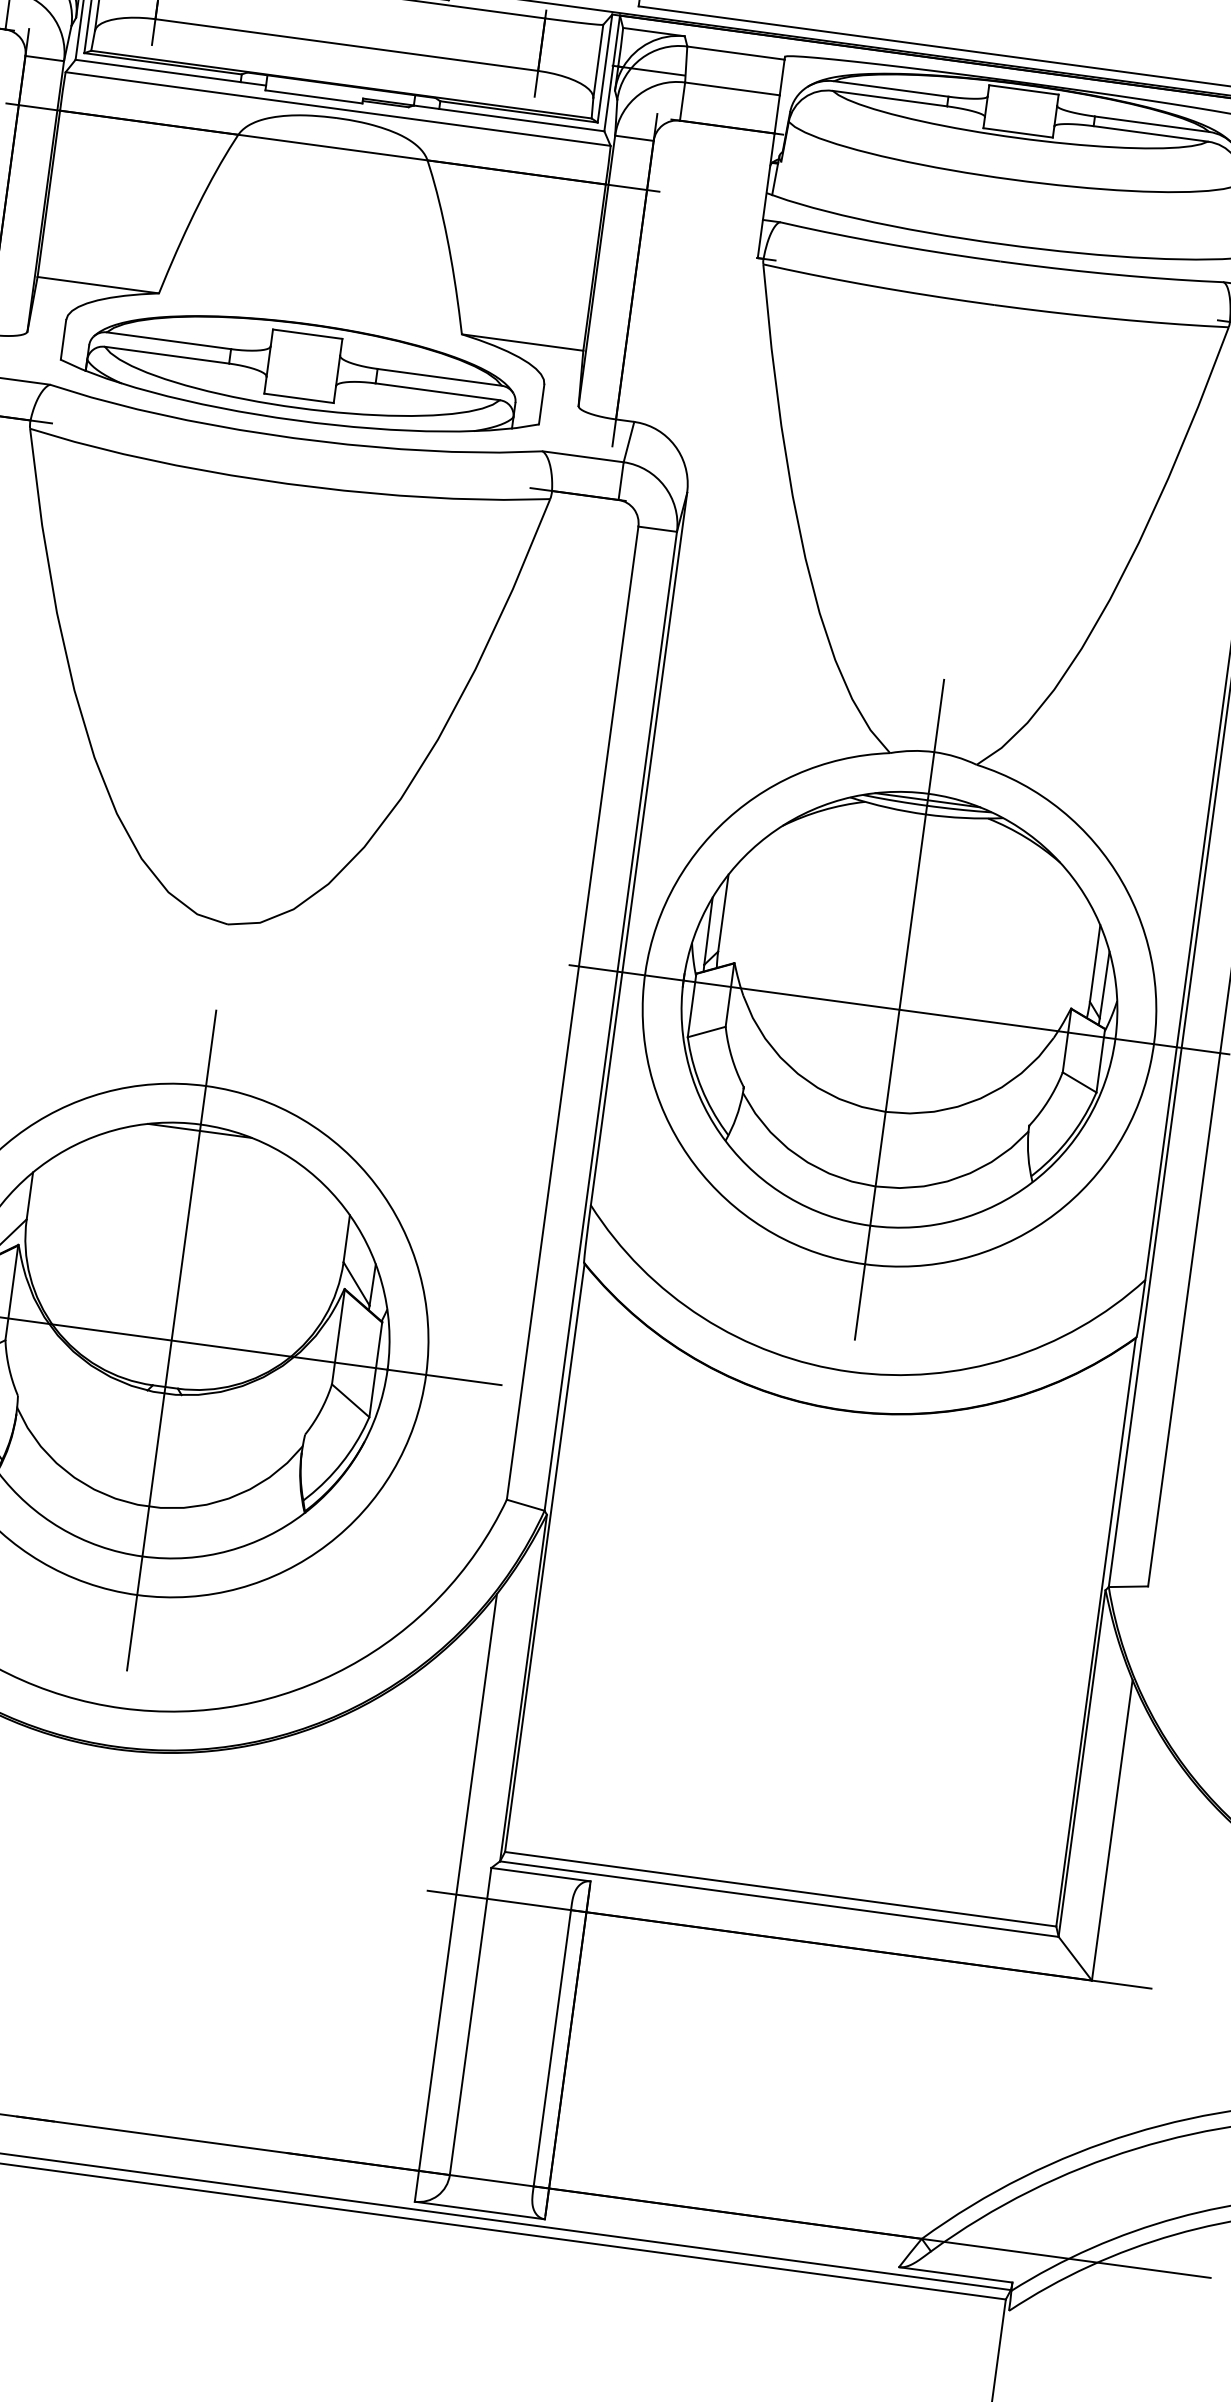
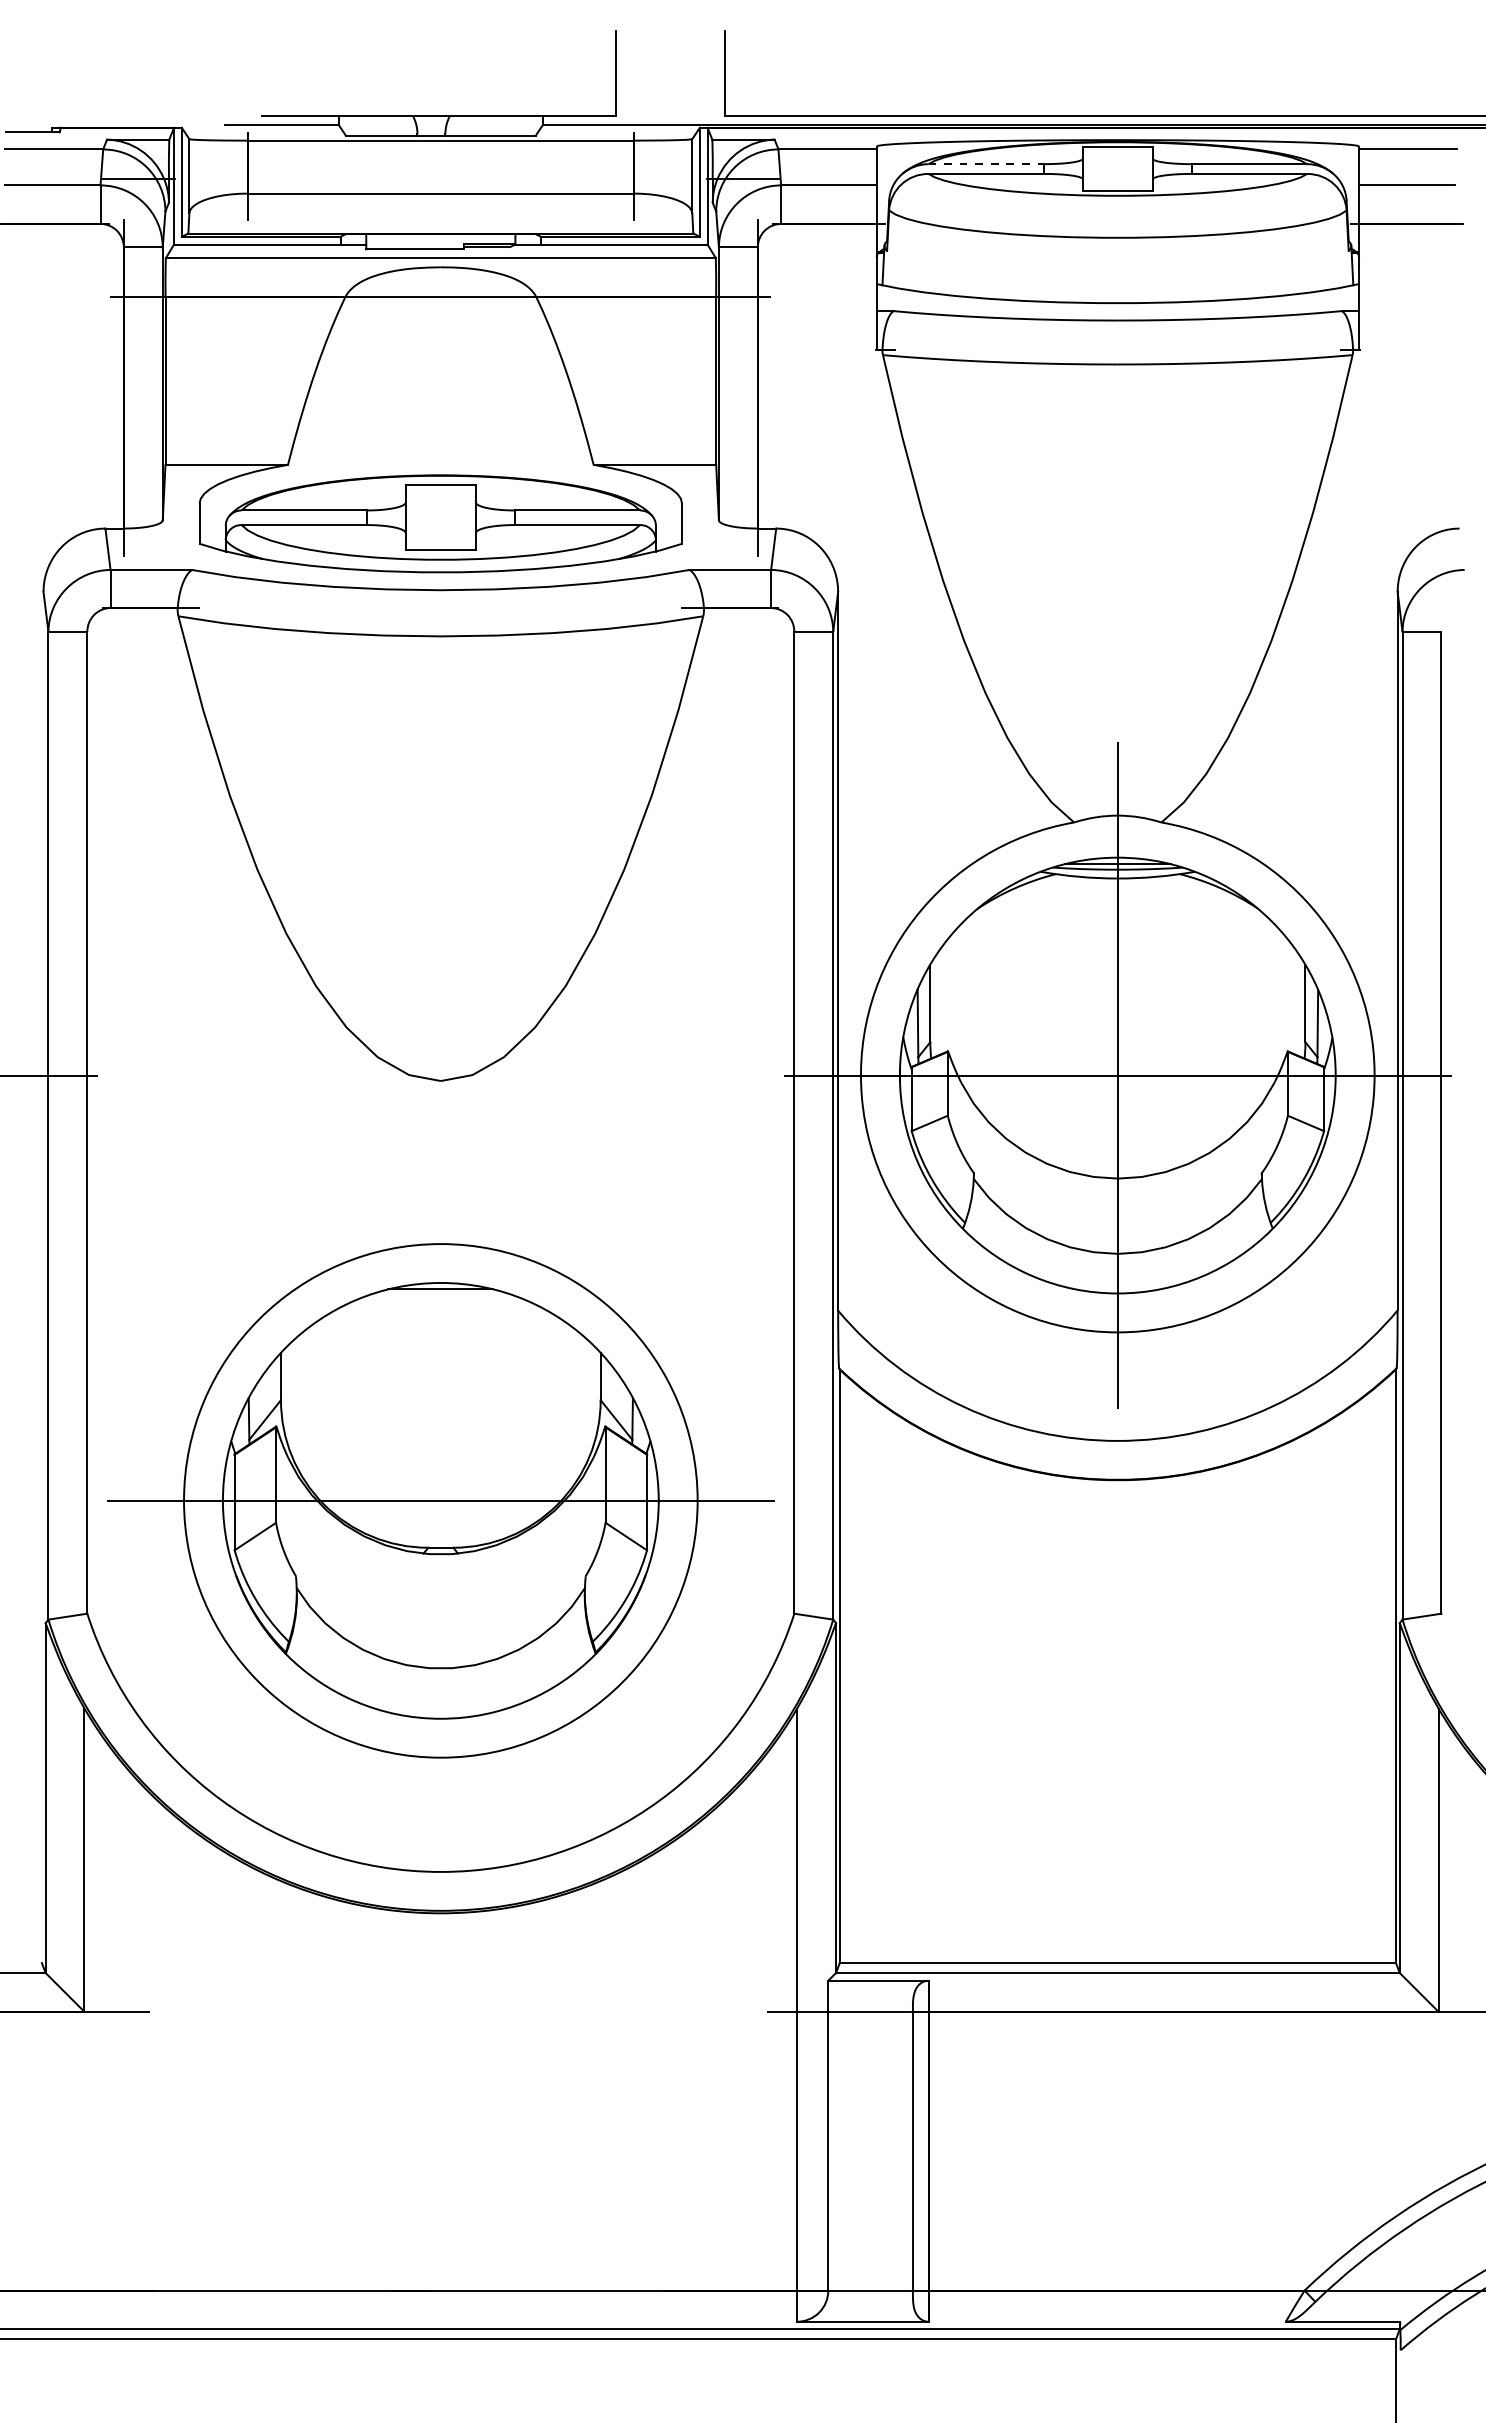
line: (891, 89) -> (986, 164), solid -> dashed
line: (171, 1340) -> (440, 1500), removed

